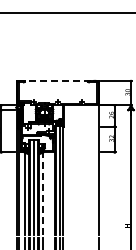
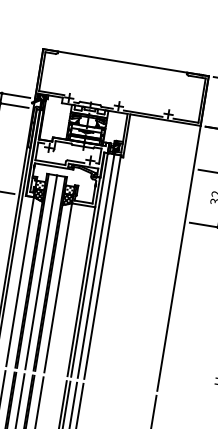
line: (58, 81) -> (126, 63), dashed -> solid
line: (43, 193) -> (58, 287), dashed -> solid

